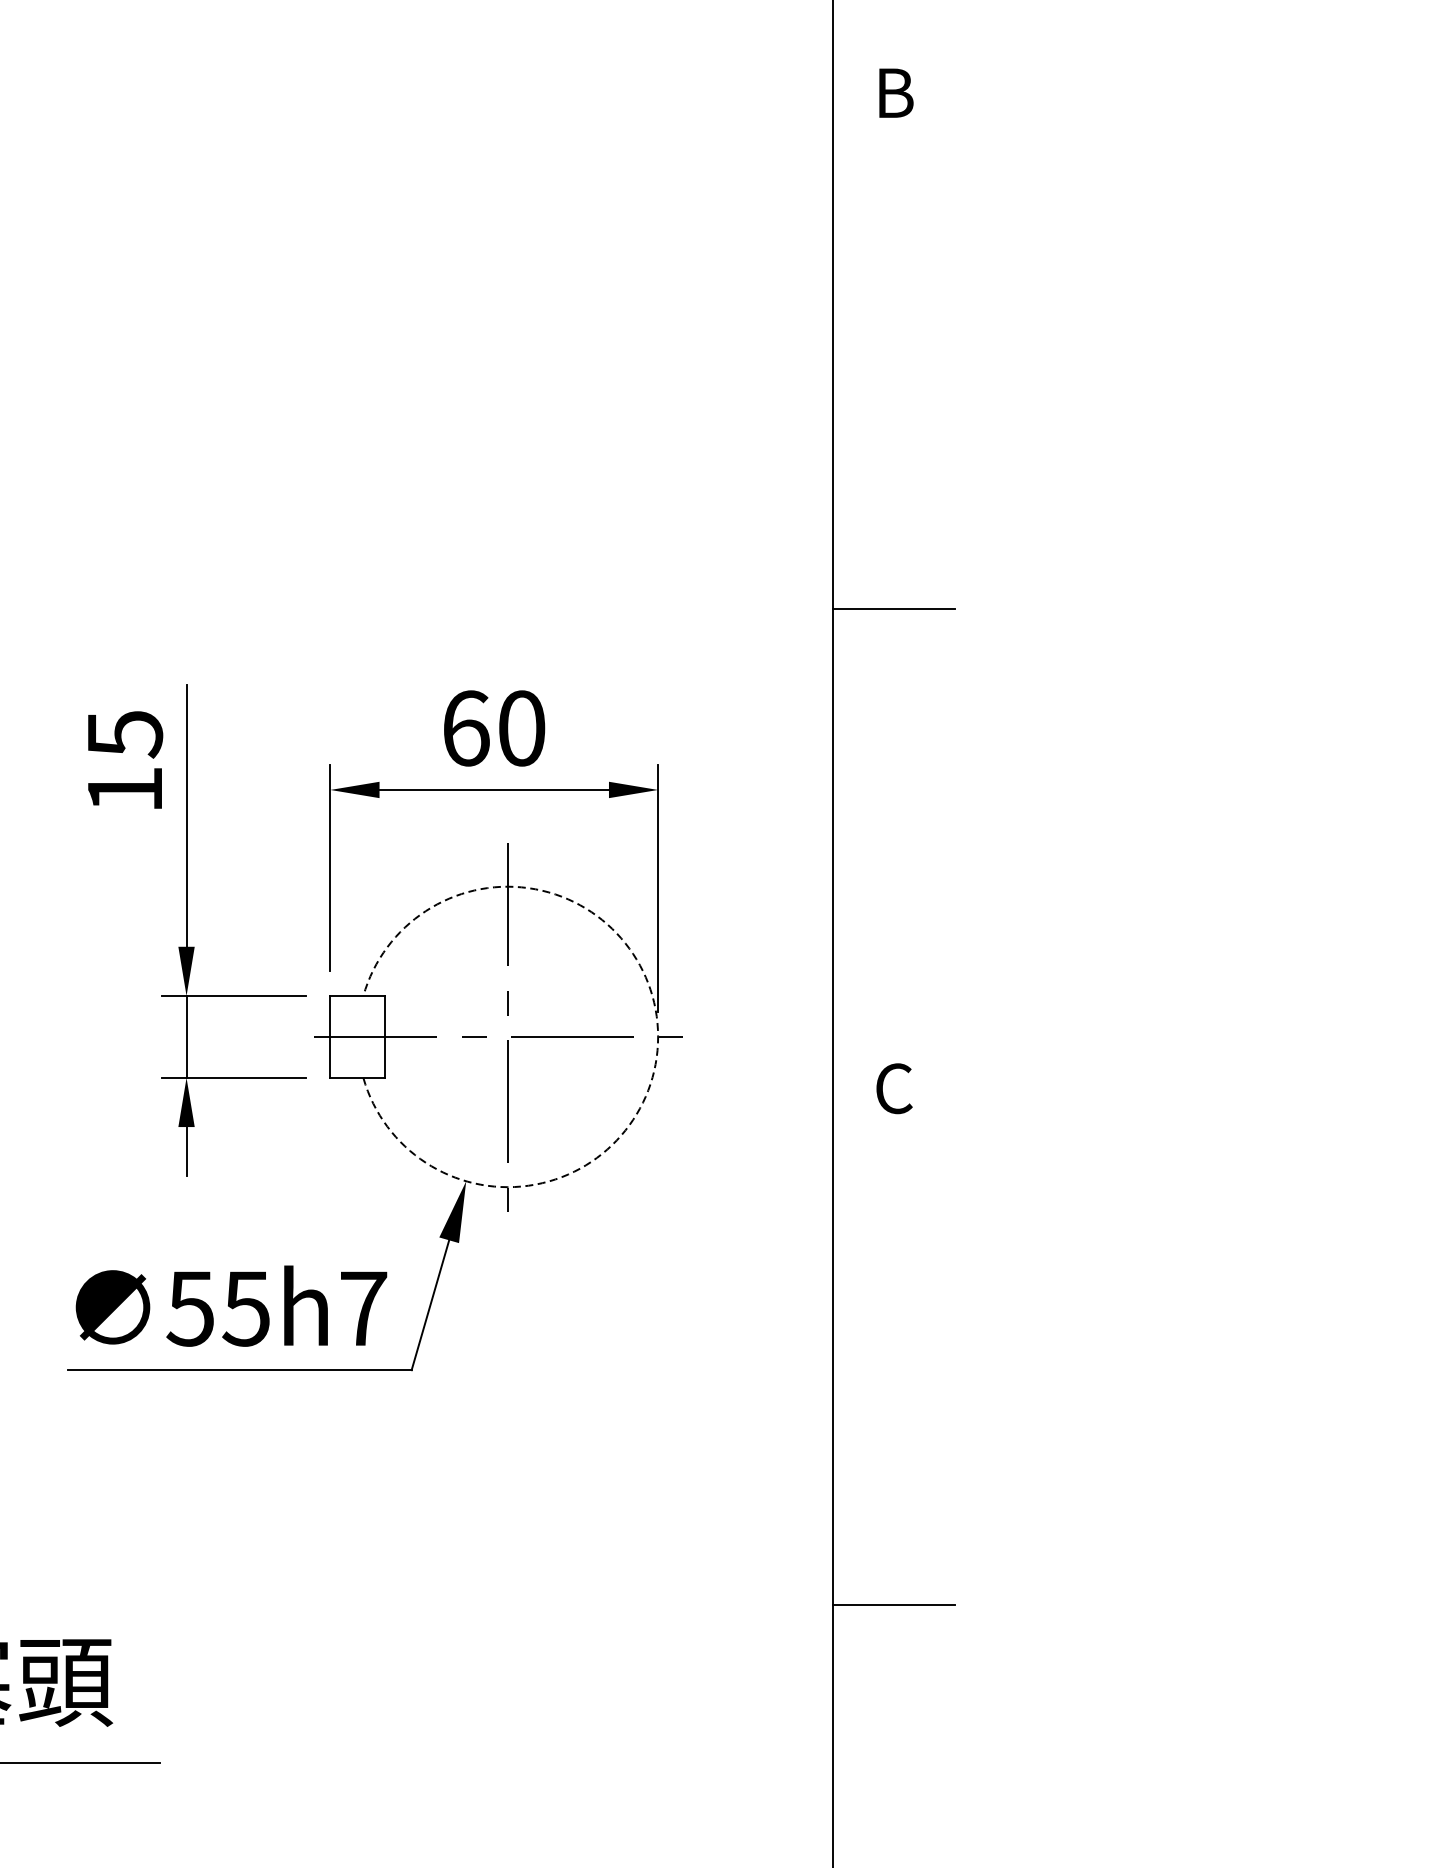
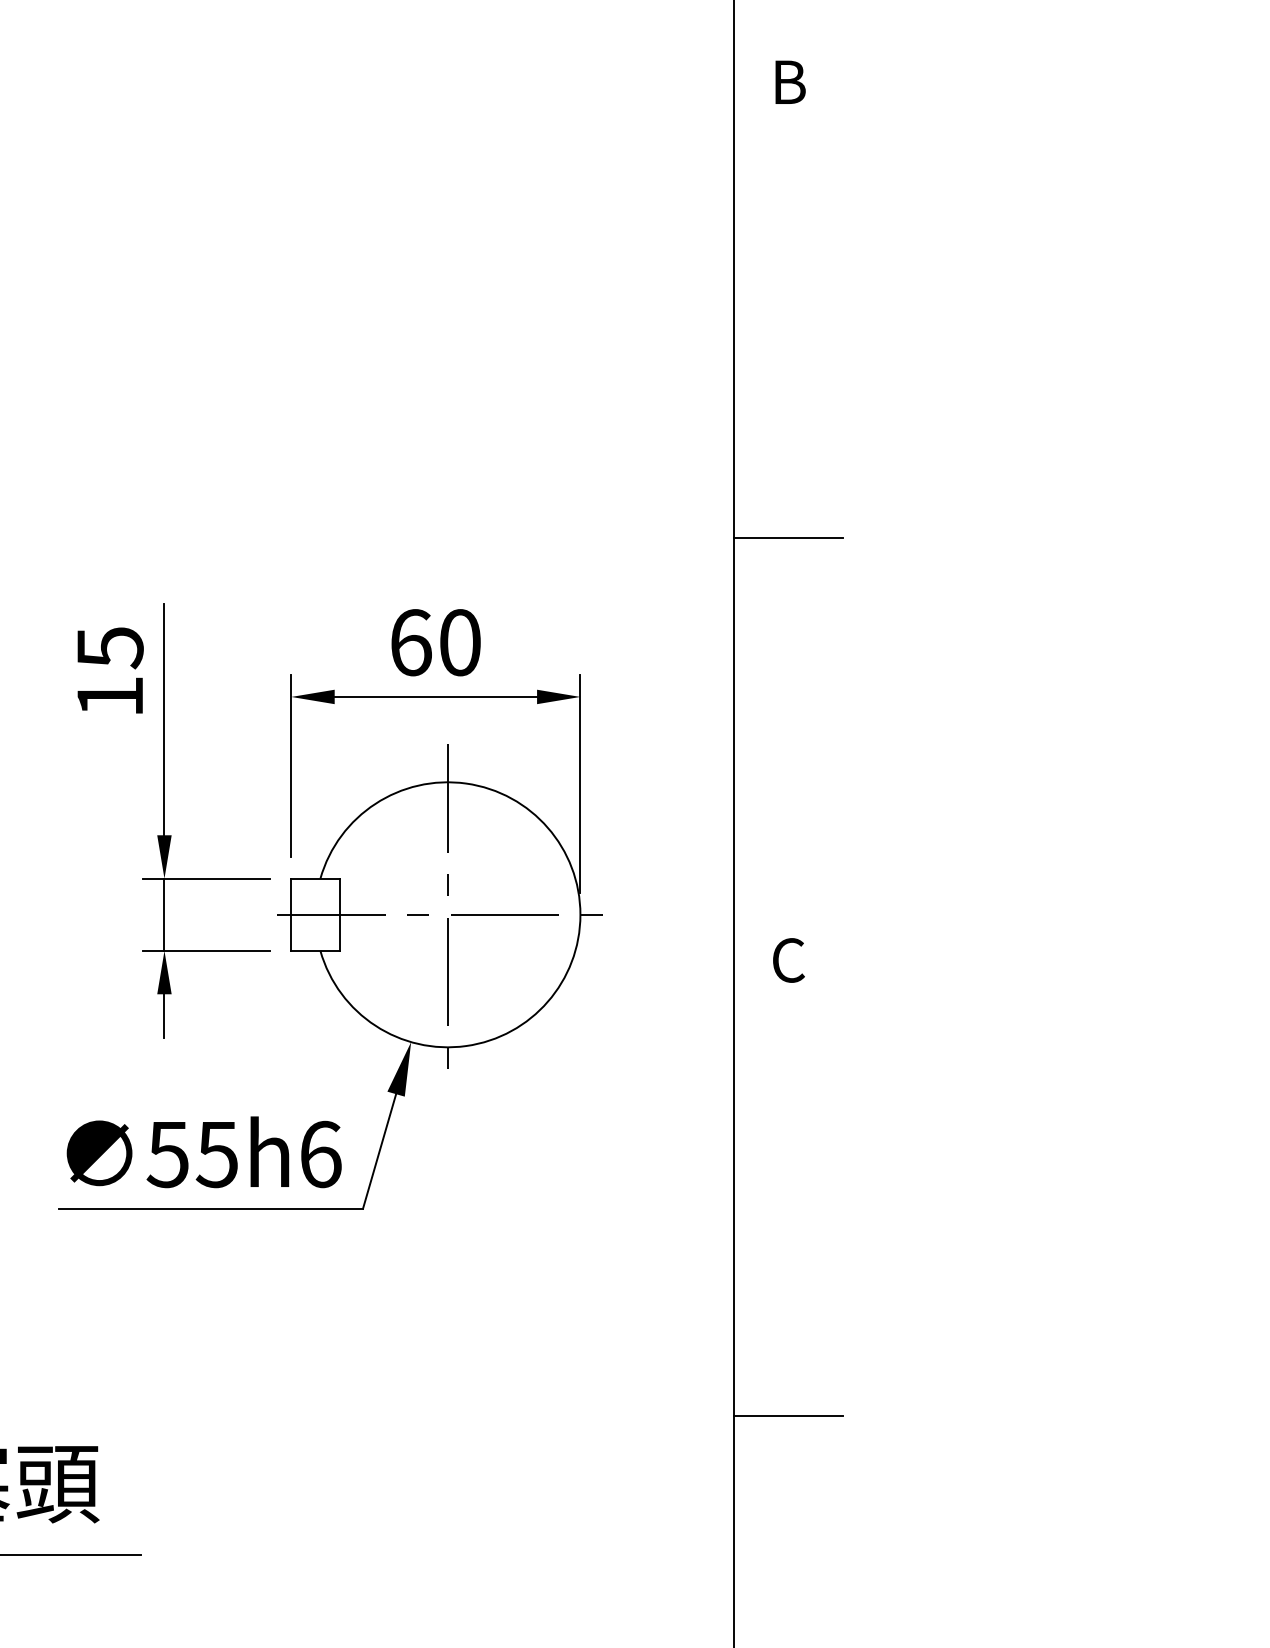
arc: (658, 1036) -> (580, 914), dashed -> solid
text: (363, 1308) -> (320, 1154), 55h7 -> 55h6

